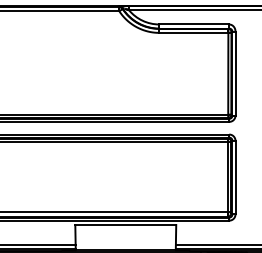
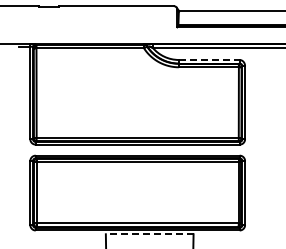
line: (194, 23) -> (209, 59), solid -> dashed
line: (125, 225) -> (149, 234), solid -> dashed

